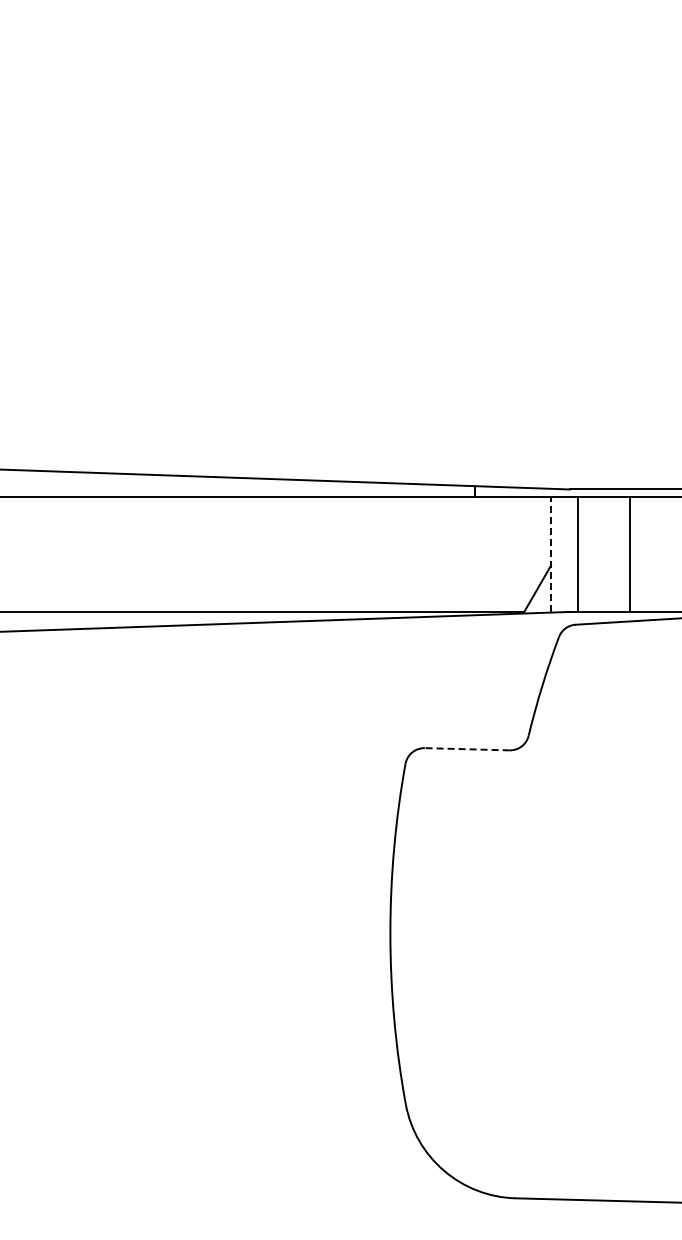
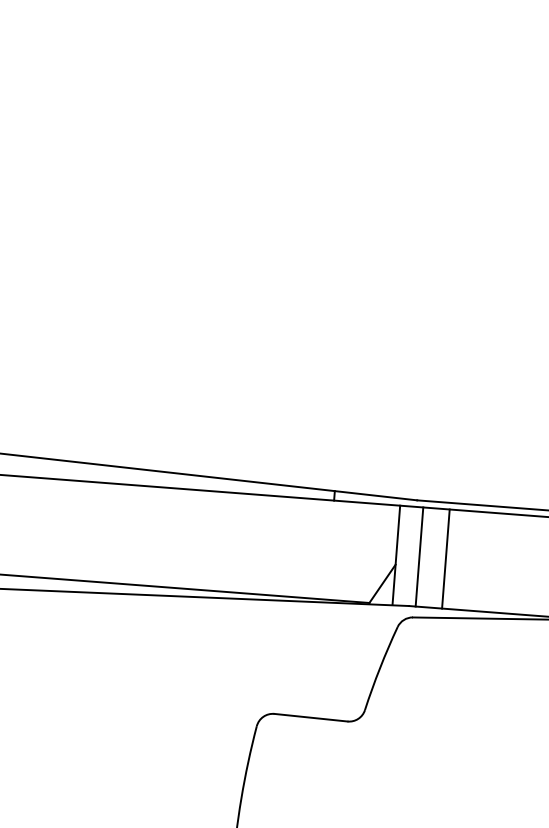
line: (551, 554) -> (396, 555), dashed -> solid
line: (630, 554) -> (445, 559), moved
line: (466, 749) -> (310, 717), dashed -> solid

